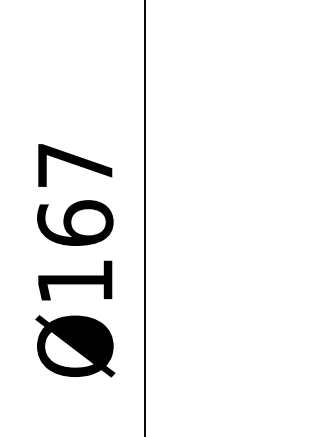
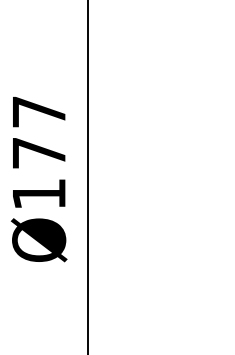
text: (75, 222) -> (39, 152), Ø167 -> Ø177

